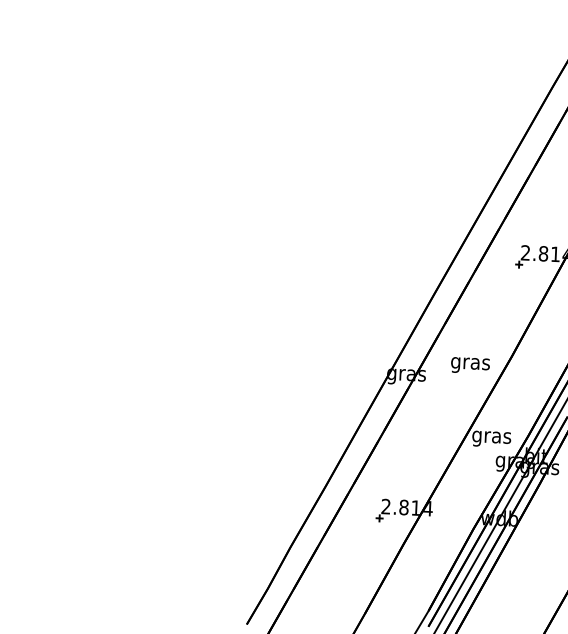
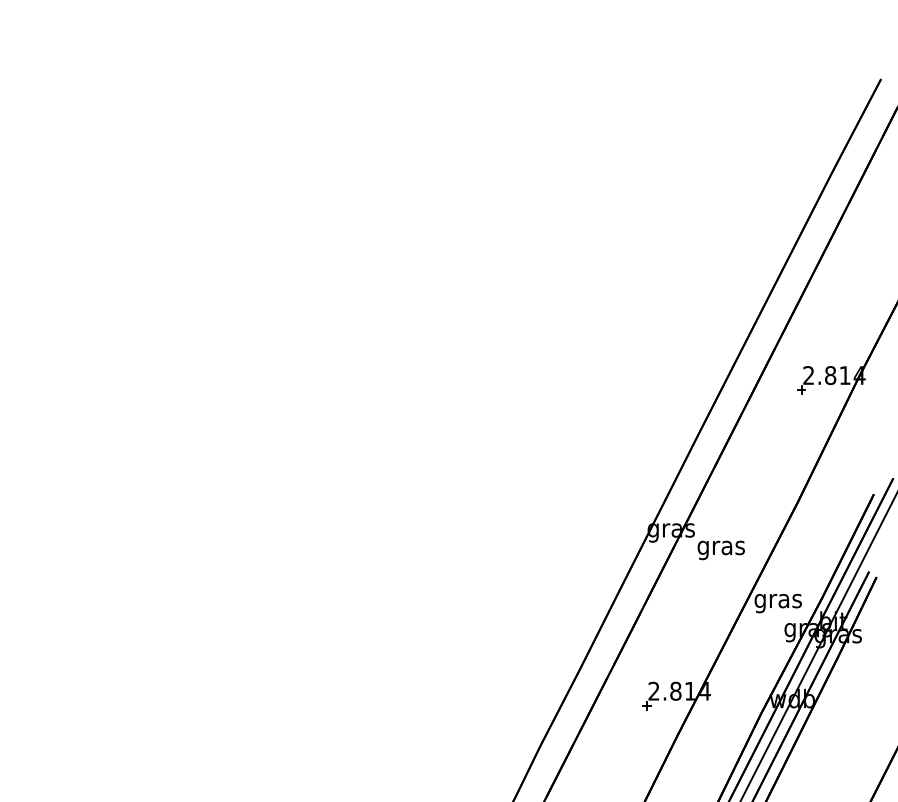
text: (469, 365) -> (720, 550), moved

